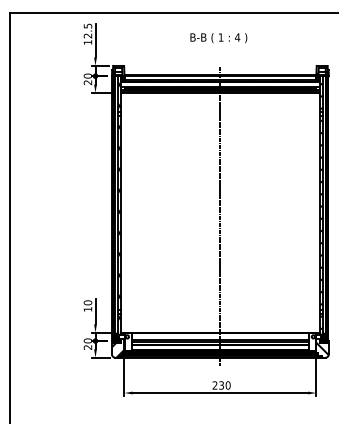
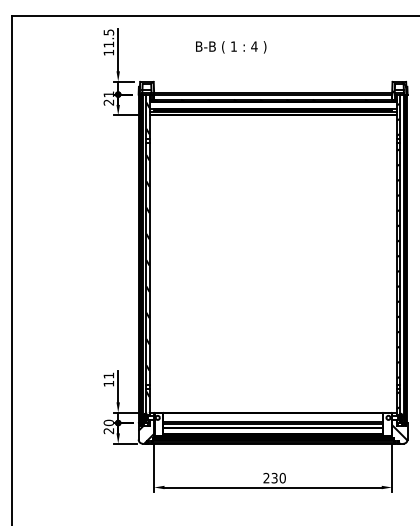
text: (87, 35) -> (108, 44), 12.5 -> 11.5
text: (219, 38) -> (231, 47), moved
text: (87, 76) -> (108, 94), 20 -> 21
line: (220, 216) -> (273, 268), removed
text: (87, 302) -> (108, 375), 10 -> 11

